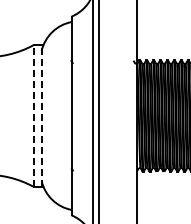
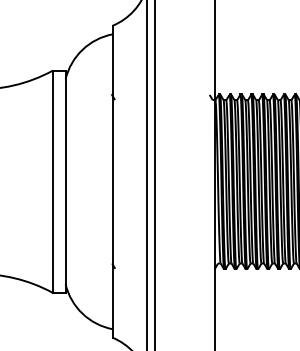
line: (33, 116) -> (52, 182), dashed -> solid
line: (41, 116) -> (65, 182), dashed -> solid

